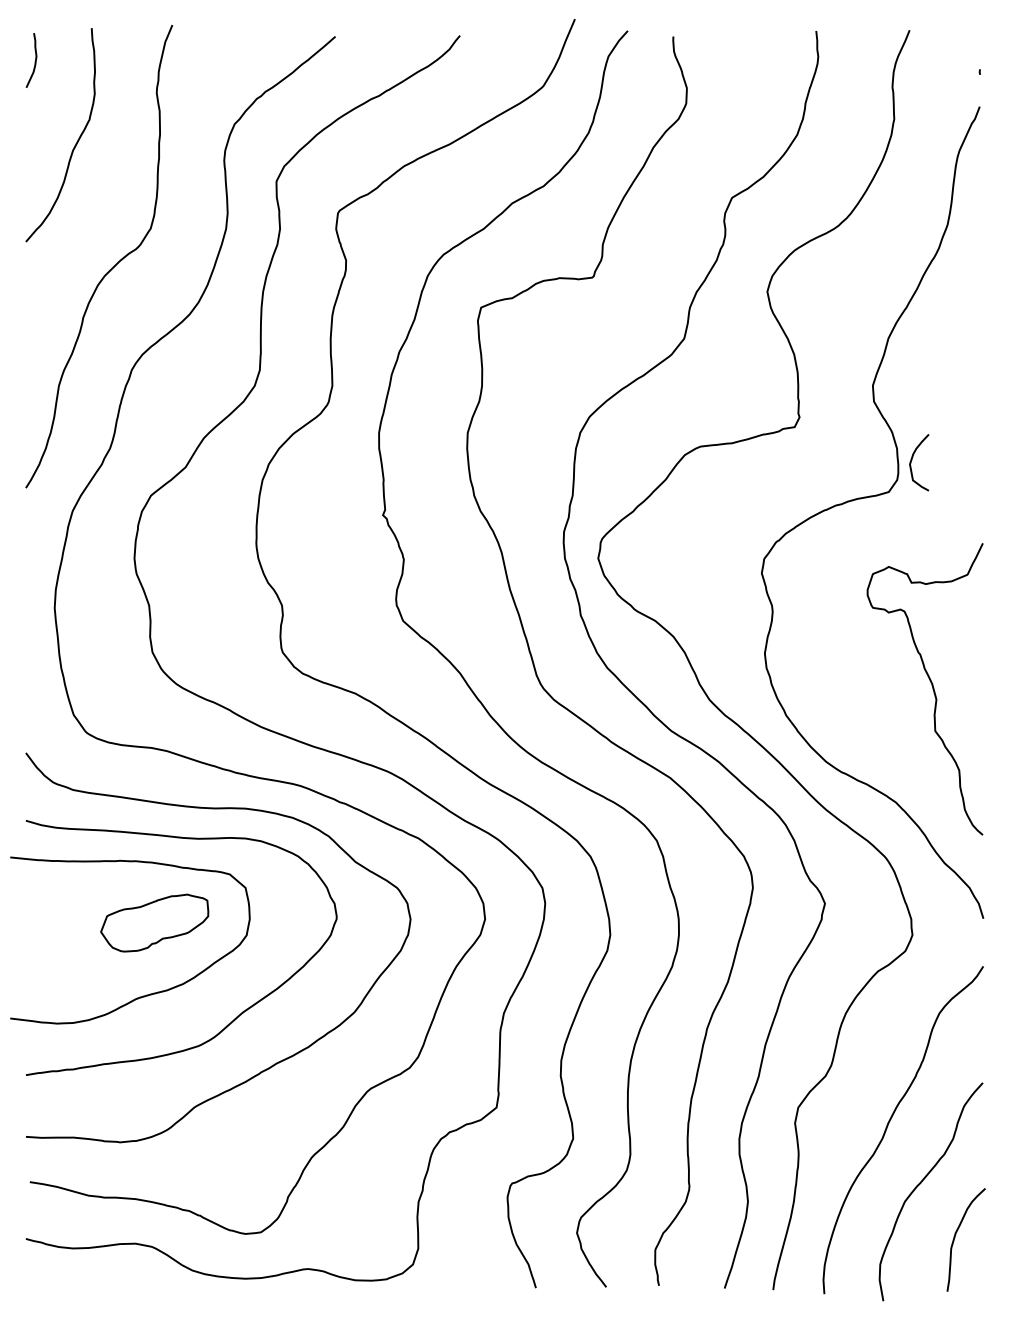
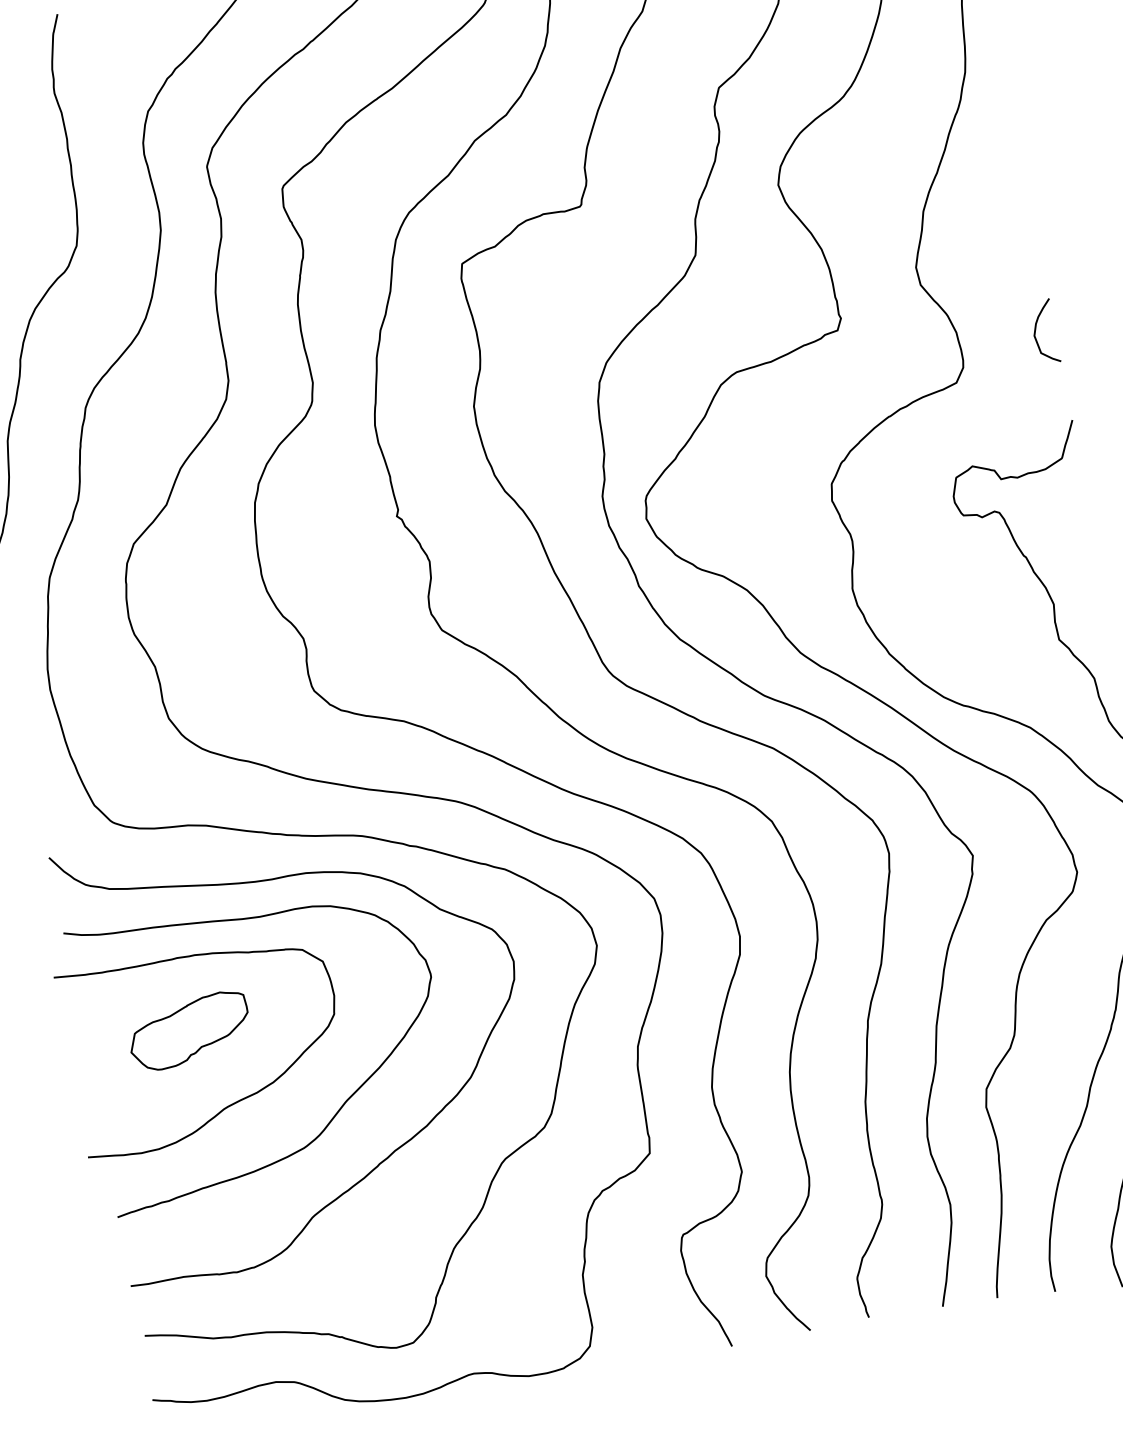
curve: (912, 460) -> (1036, 331), moved
part: (154, 922) -> (189, 1030), moved

